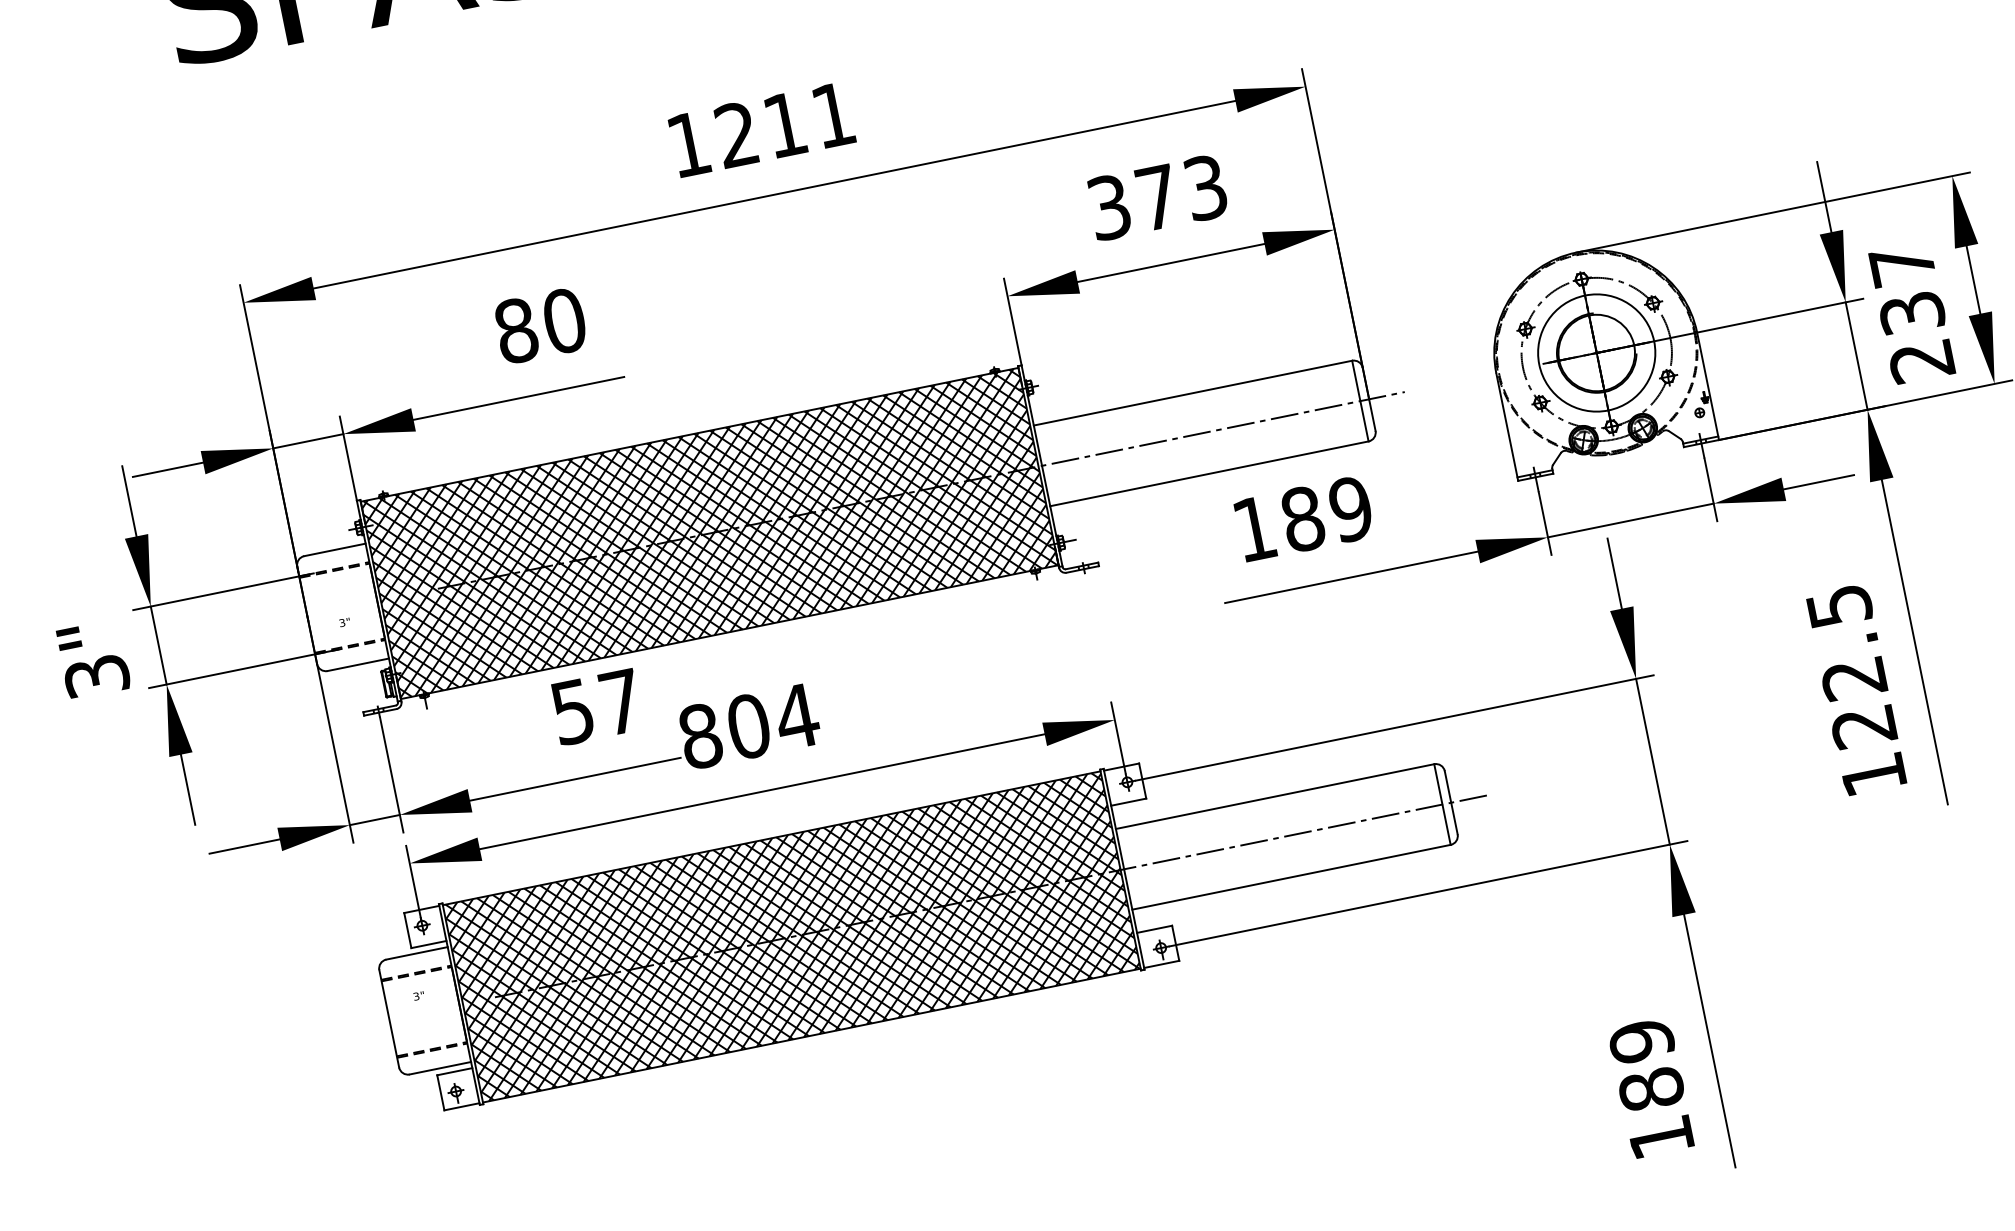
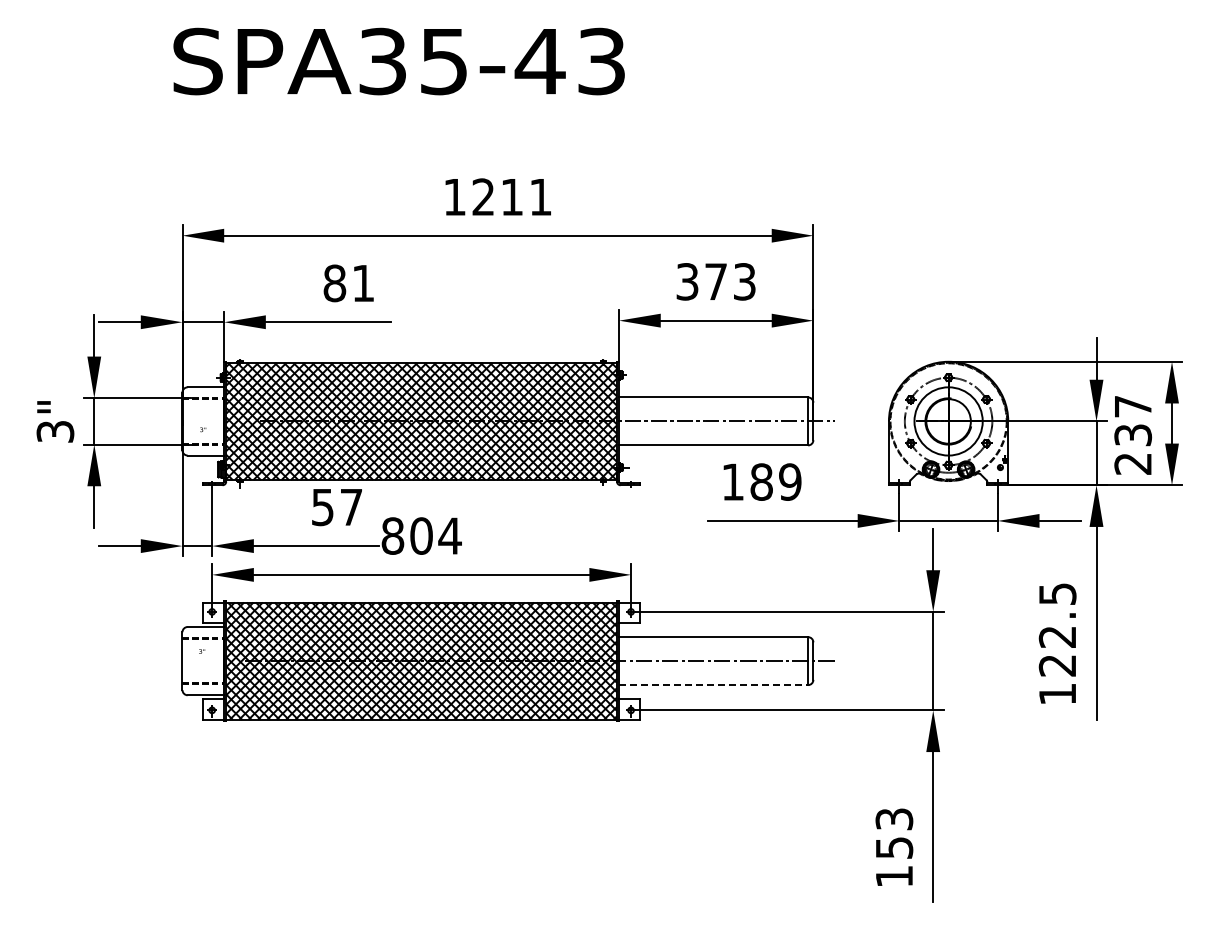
text: (564, 321) -> (363, 283), 80 -> 81
line: (1291, 877) -> (713, 685), solid -> dashed
text: (1646, 1065) -> (894, 833), 189 -> 153

